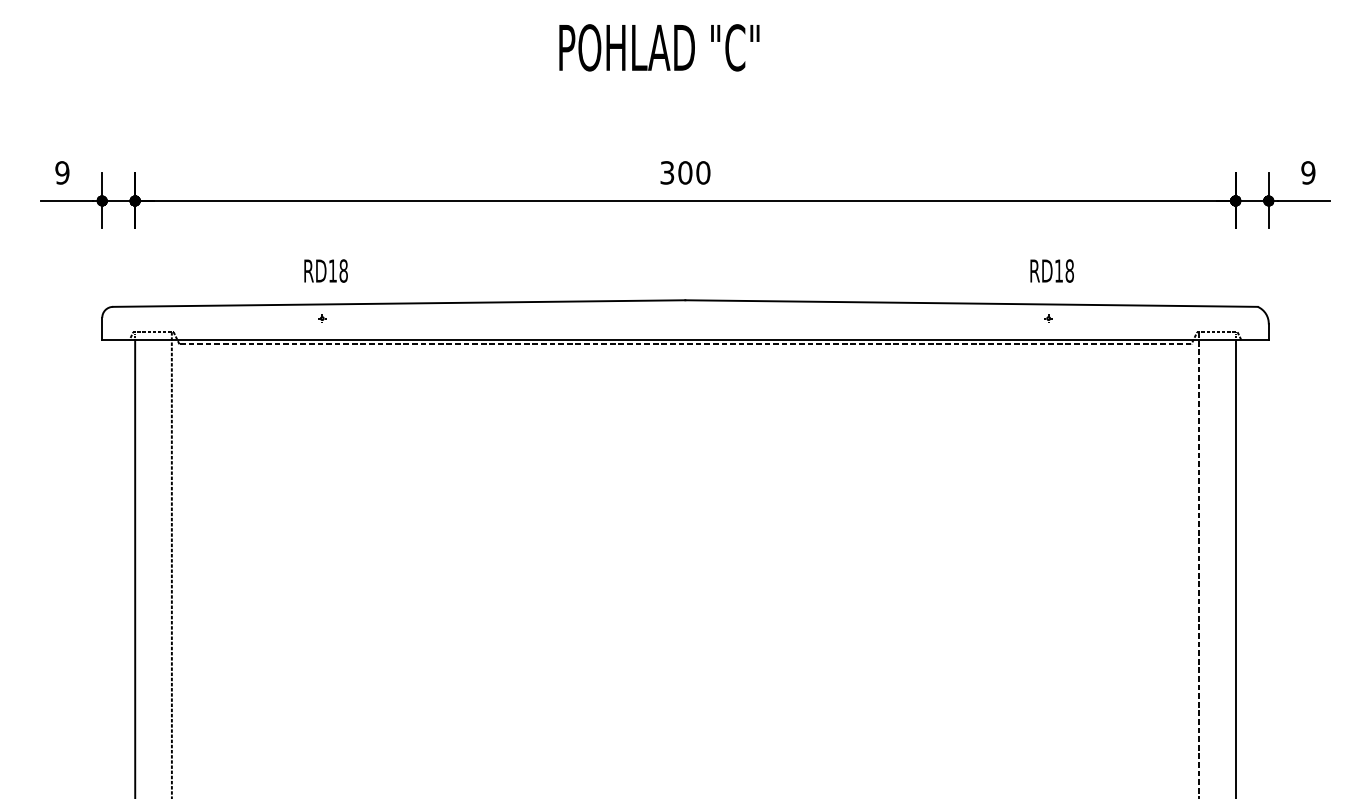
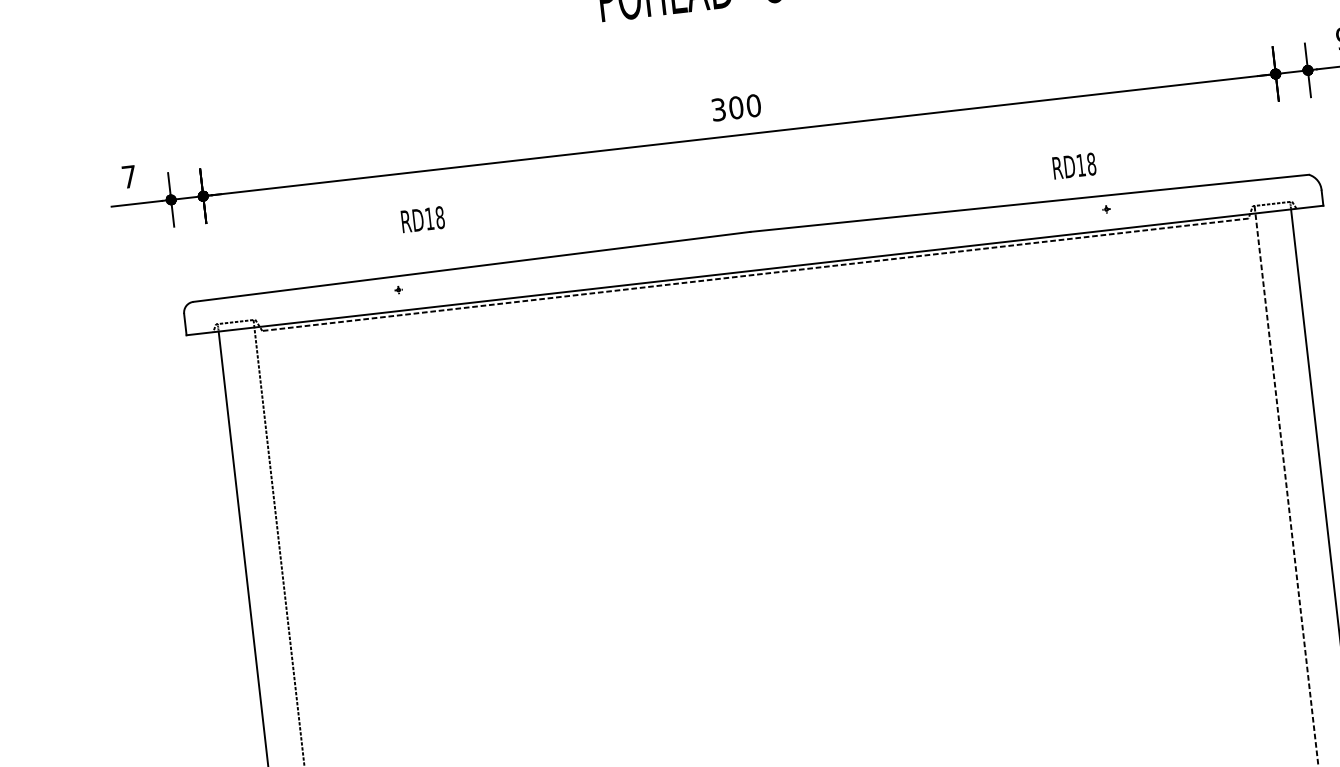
text: (62, 172) -> (129, 176), 9 -> 7
text: (325, 270) -> (422, 219), moved
text: (1051, 270) -> (1073, 165), moved

